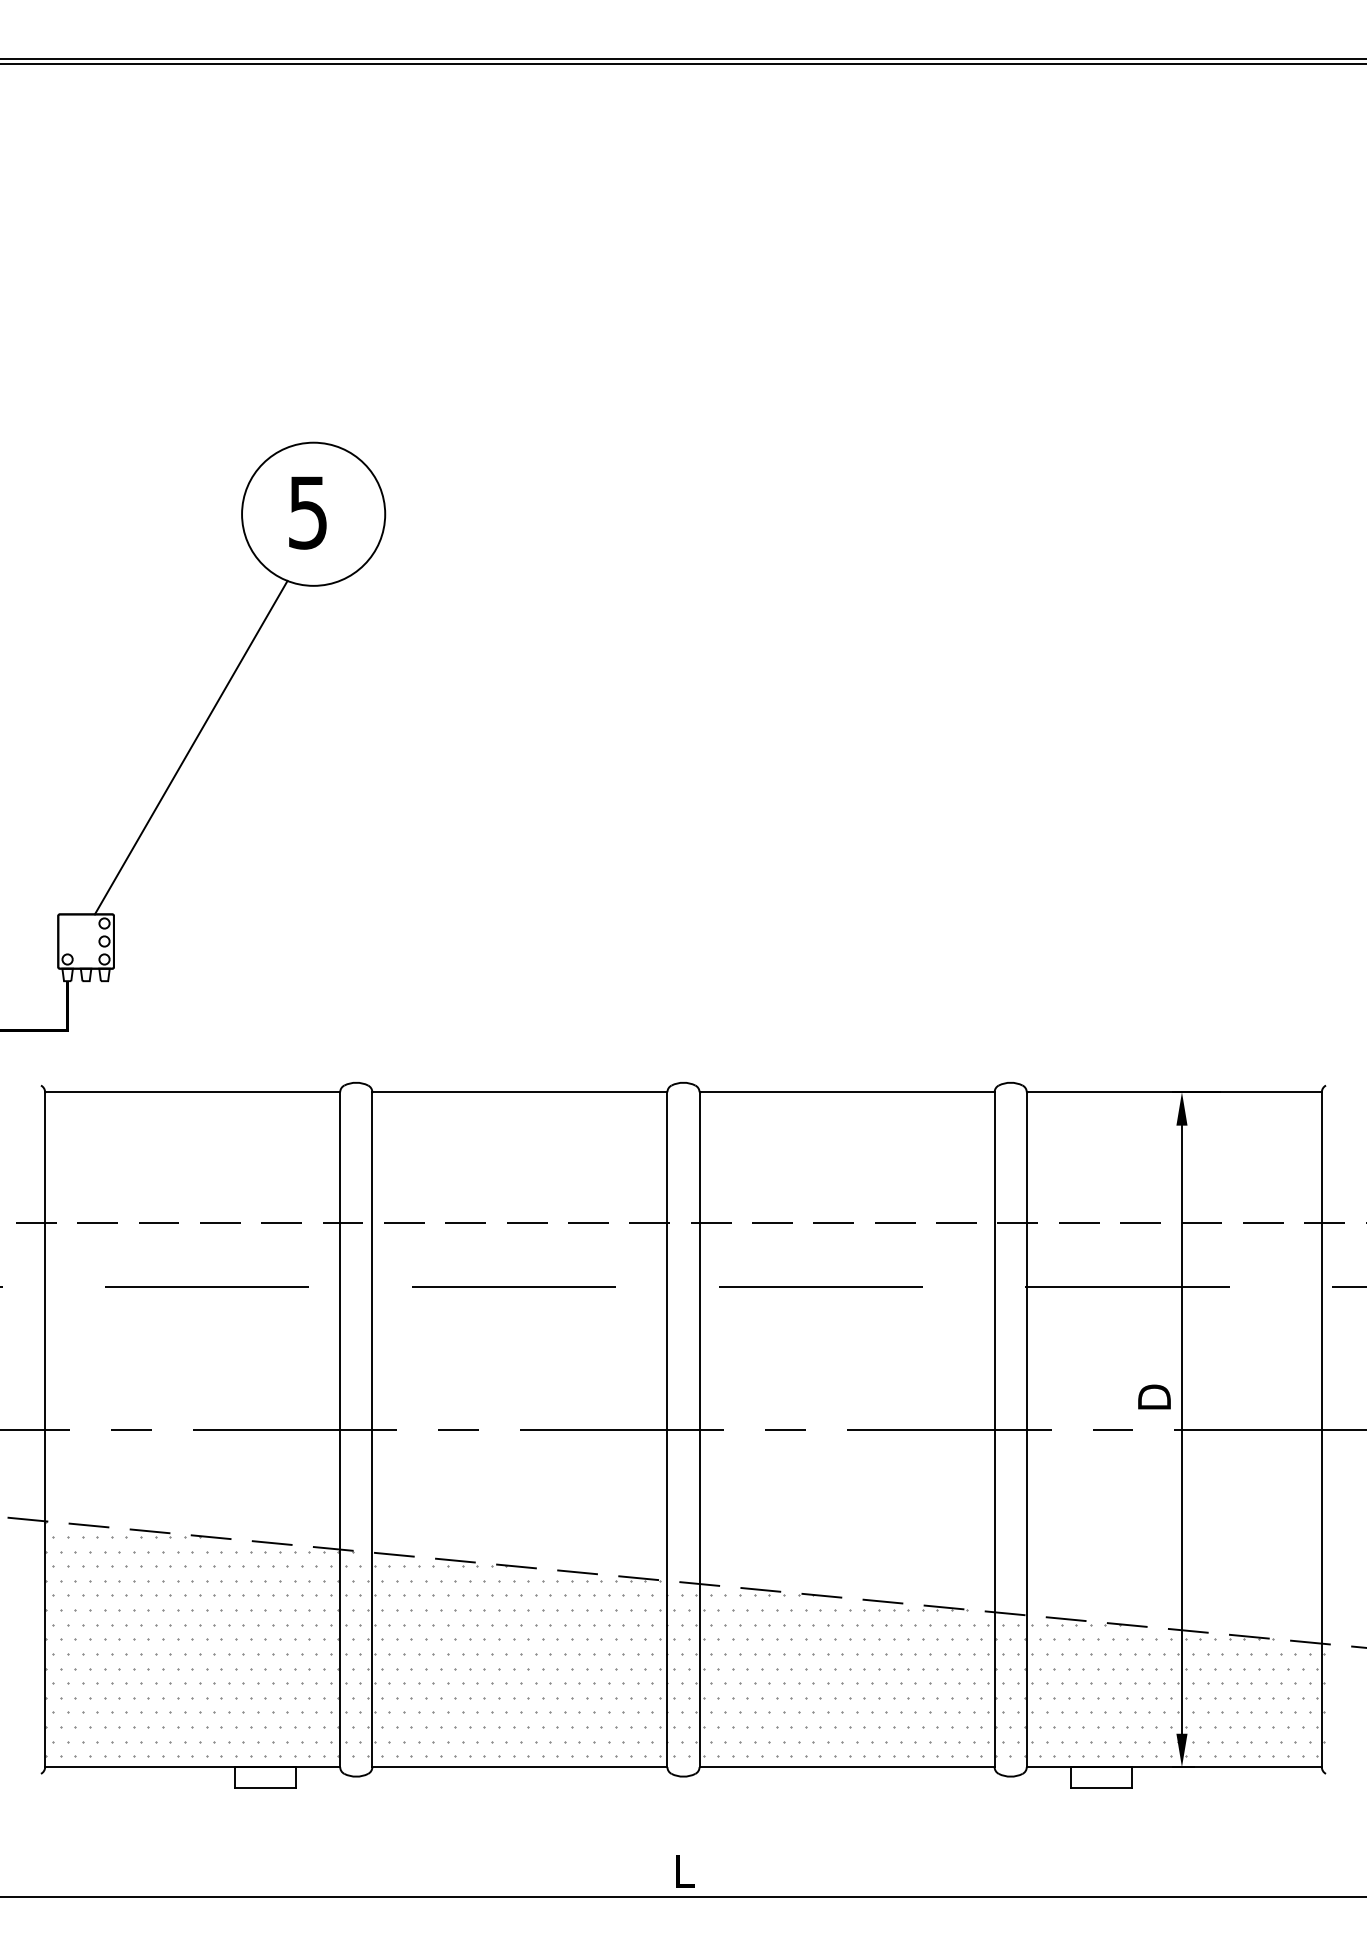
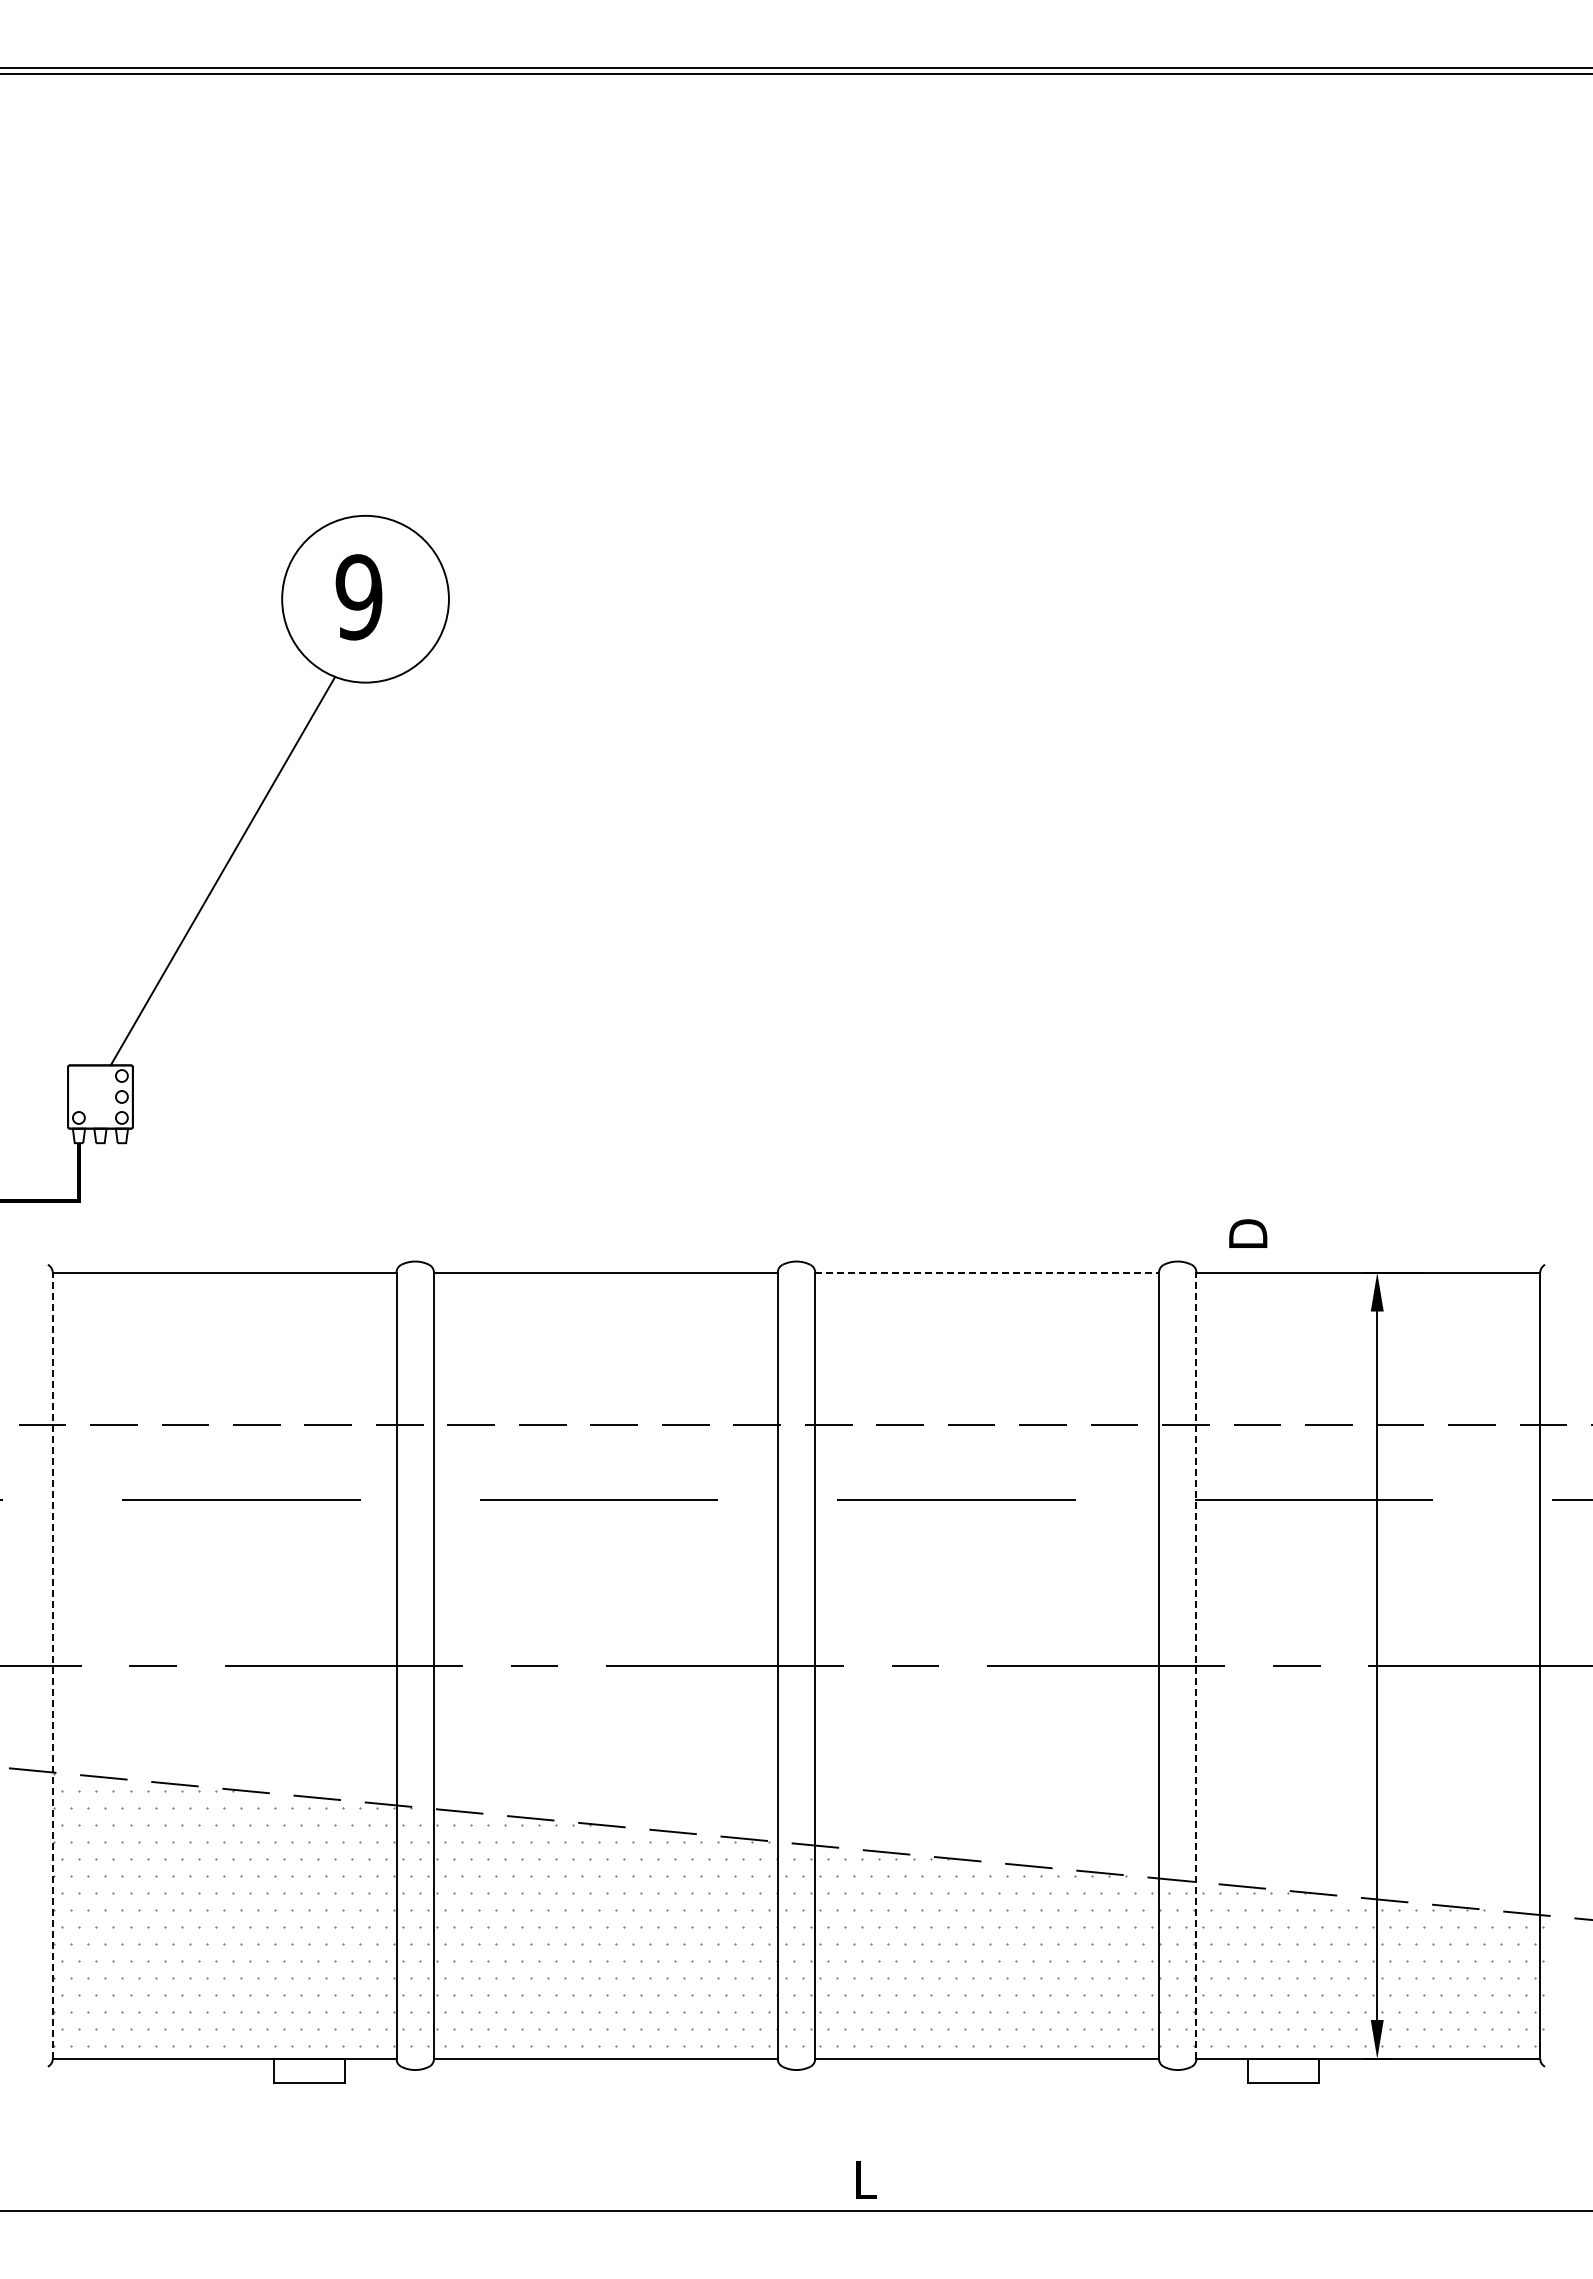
text: (307, 512) -> (358, 597), 5 -> 9
line: (847, 1092) -> (987, 1272), solid -> dashed
text: (1154, 1396) -> (1248, 1233), moved
line: (44, 1429) -> (52, 1665), solid -> dashed
line: (1026, 1429) -> (1196, 1665), solid -> dashed
text: (685, 1870) -> (866, 2179), moved

